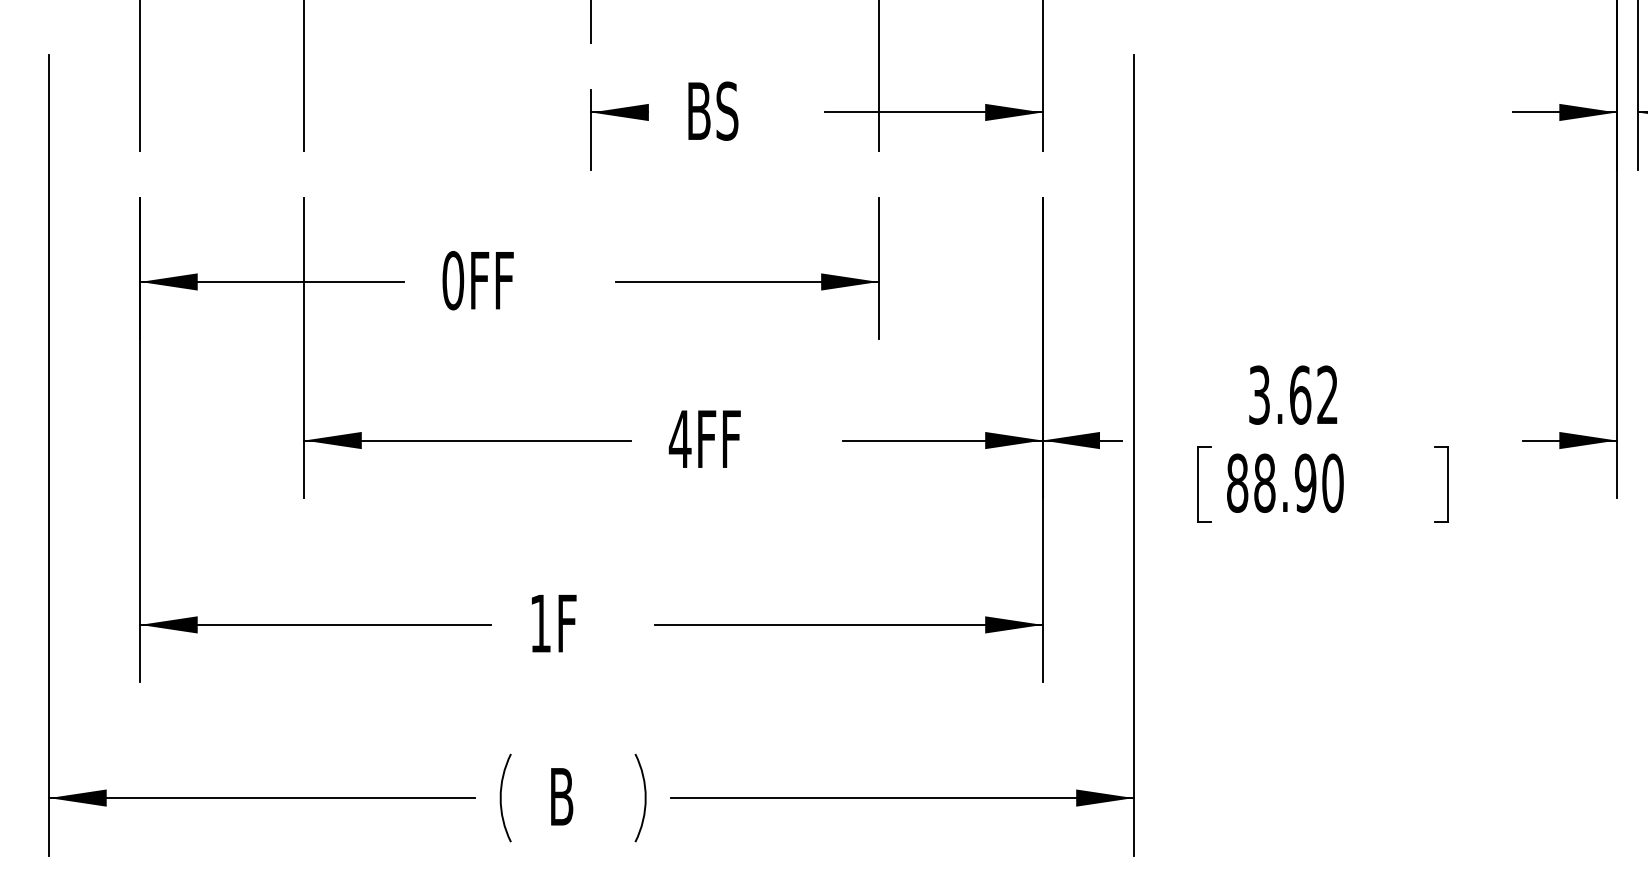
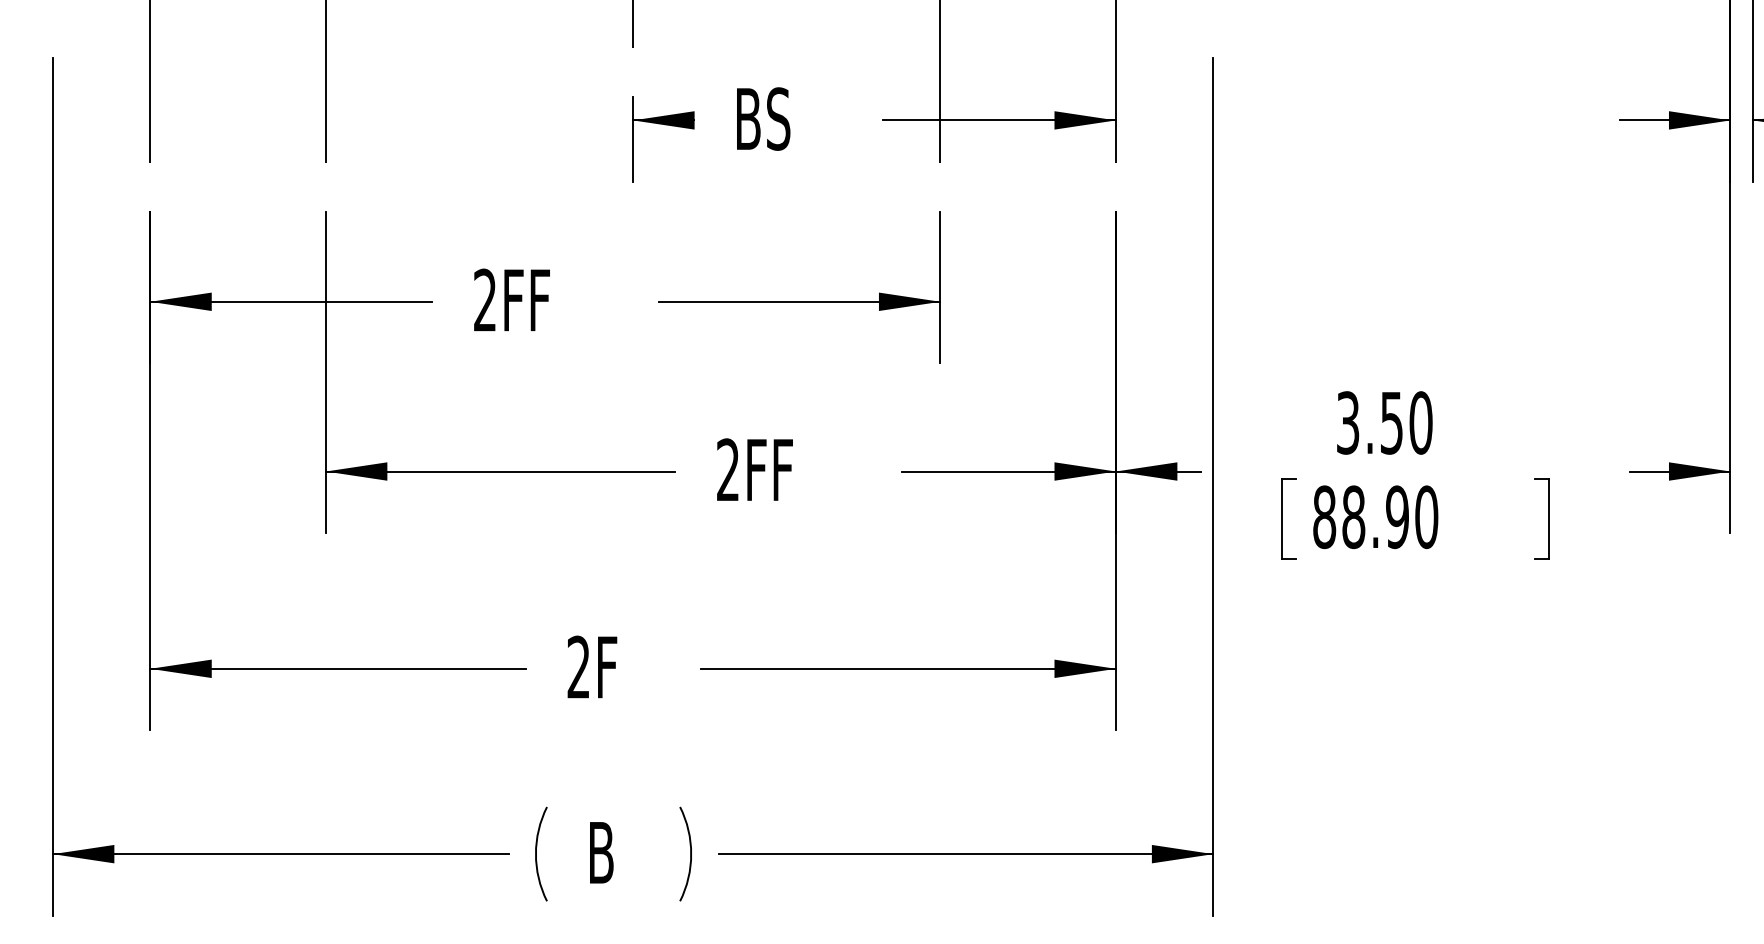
text: (452, 280) -> (484, 300), 0FF -> 2FF
text: (1314, 394) -> (1406, 422), 3.62 -> 3.50
text: (680, 438) -> (728, 469), 4FF -> 2FF
text: (540, 622) -> (578, 666), 1F -> 2F

